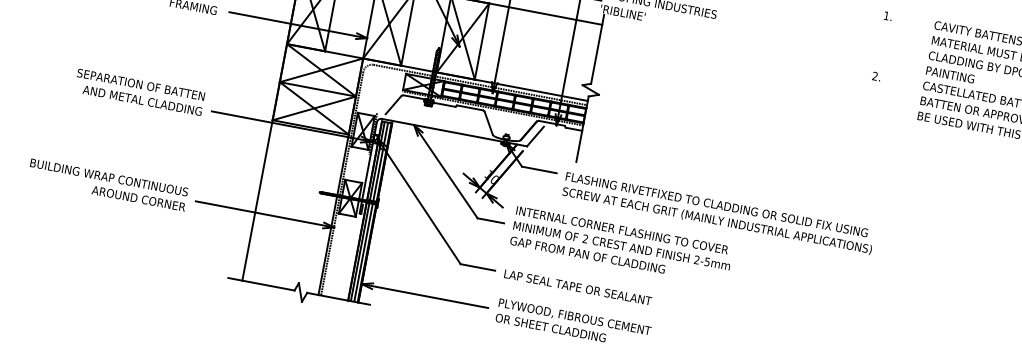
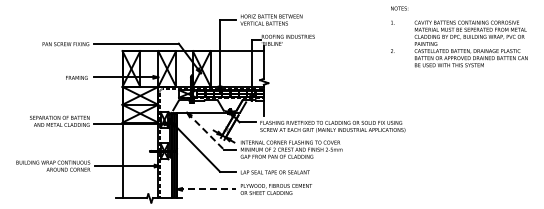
line: (445, 172) -> (205, 131), solid -> dashed
line: (424, 296) -> (206, 189), solid -> dashed

